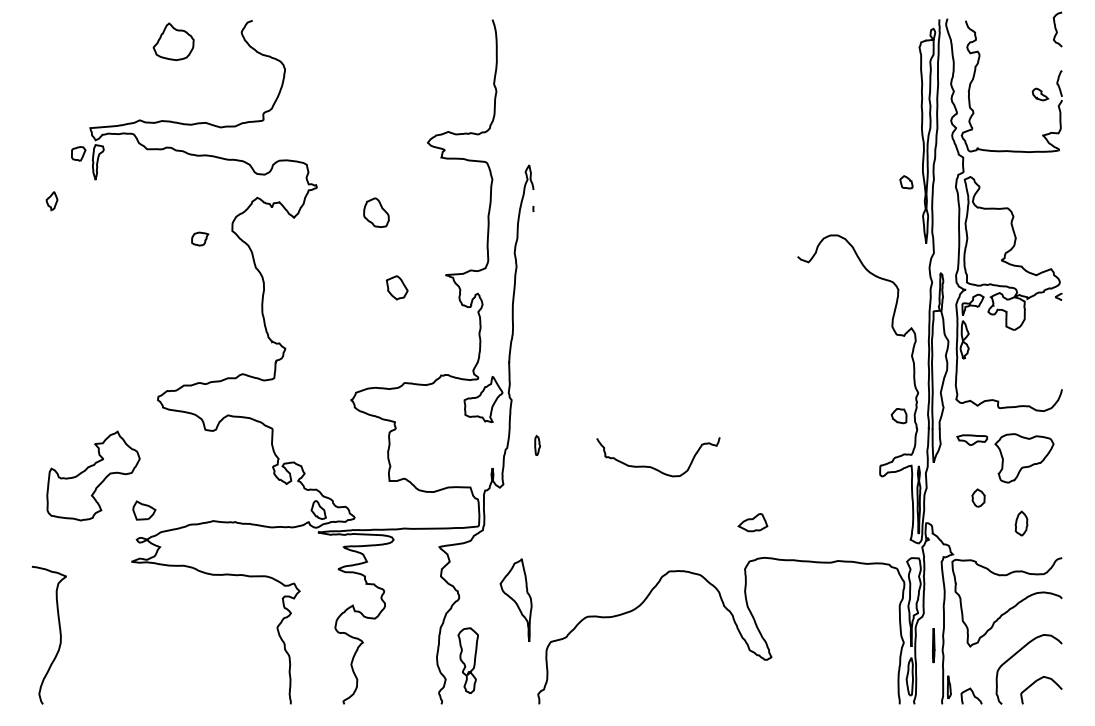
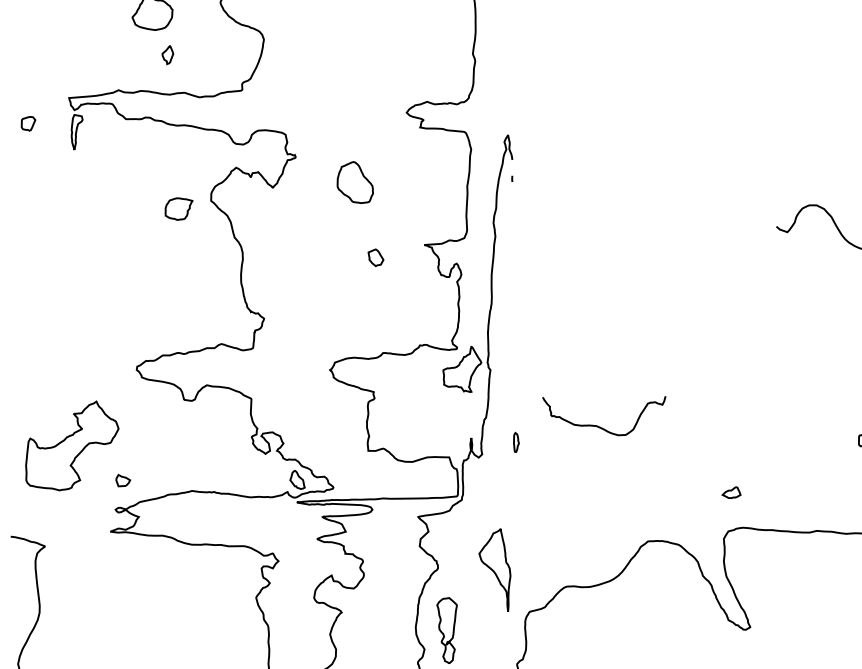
part: (78, 153) -> (28, 123), moved
part: (51, 201) -> (167, 55), moved
part: (376, 212) -> (355, 182), size x1.43
part: (199, 238) -> (178, 208), size x1.67
part: (396, 287) -> (375, 257), size x0.71
part: (537, 444) -> (516, 441), moved
curve: (654, 467) -> (600, 426), moved
part: (144, 510) -> (123, 480), size x0.62
part: (752, 522) -> (731, 492), size x0.62

